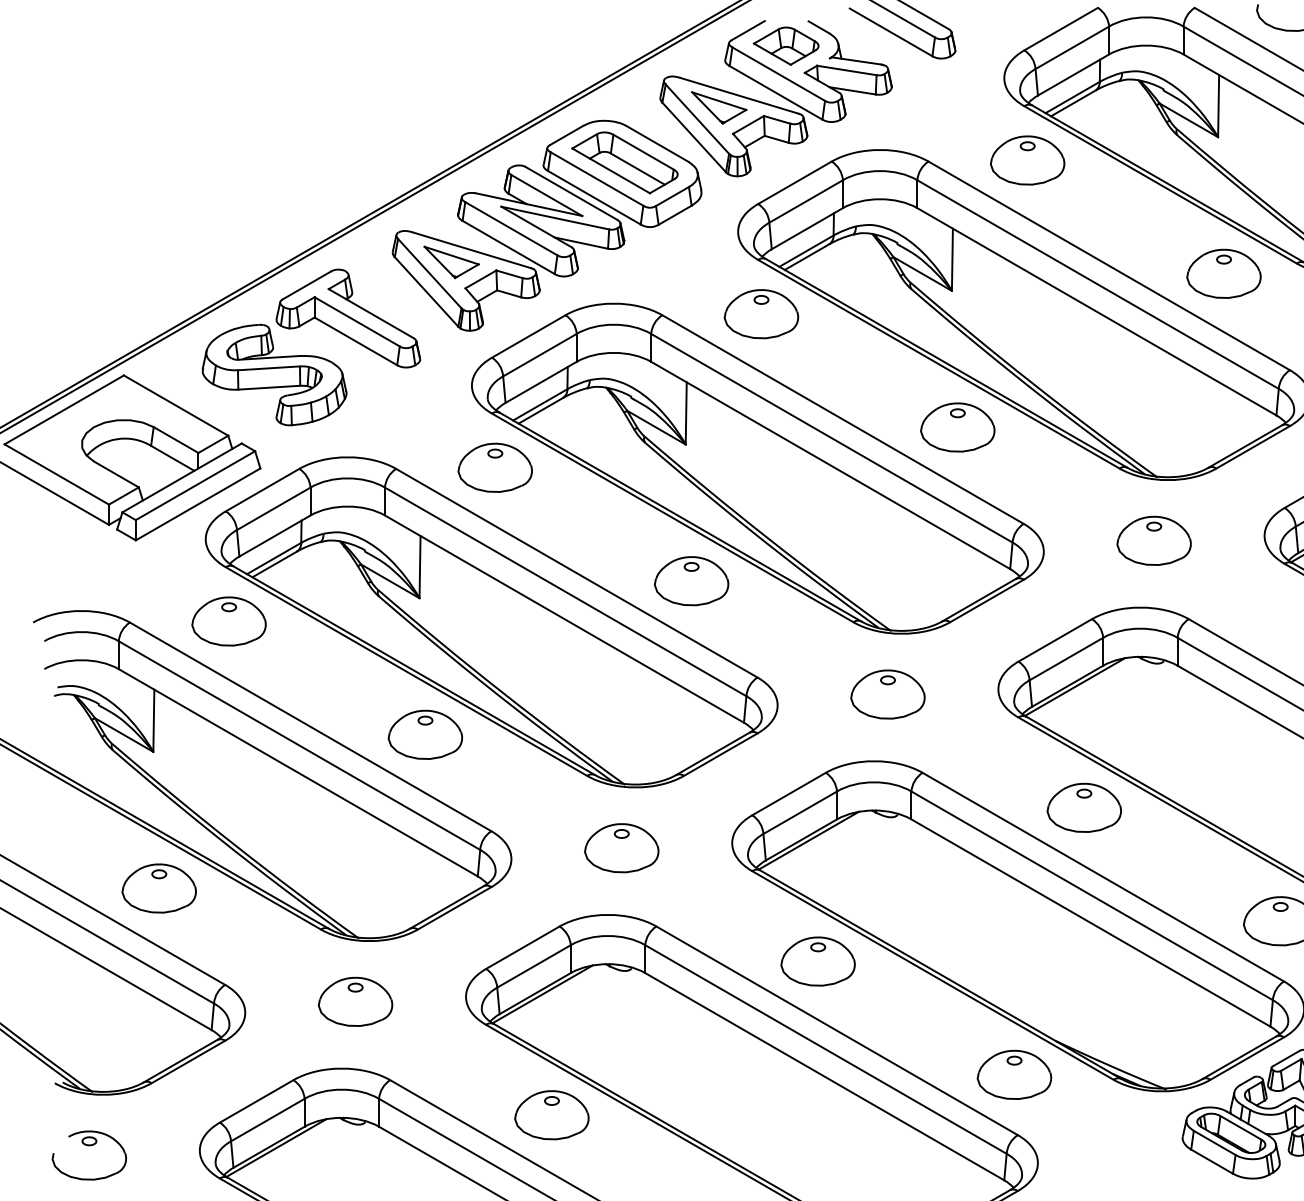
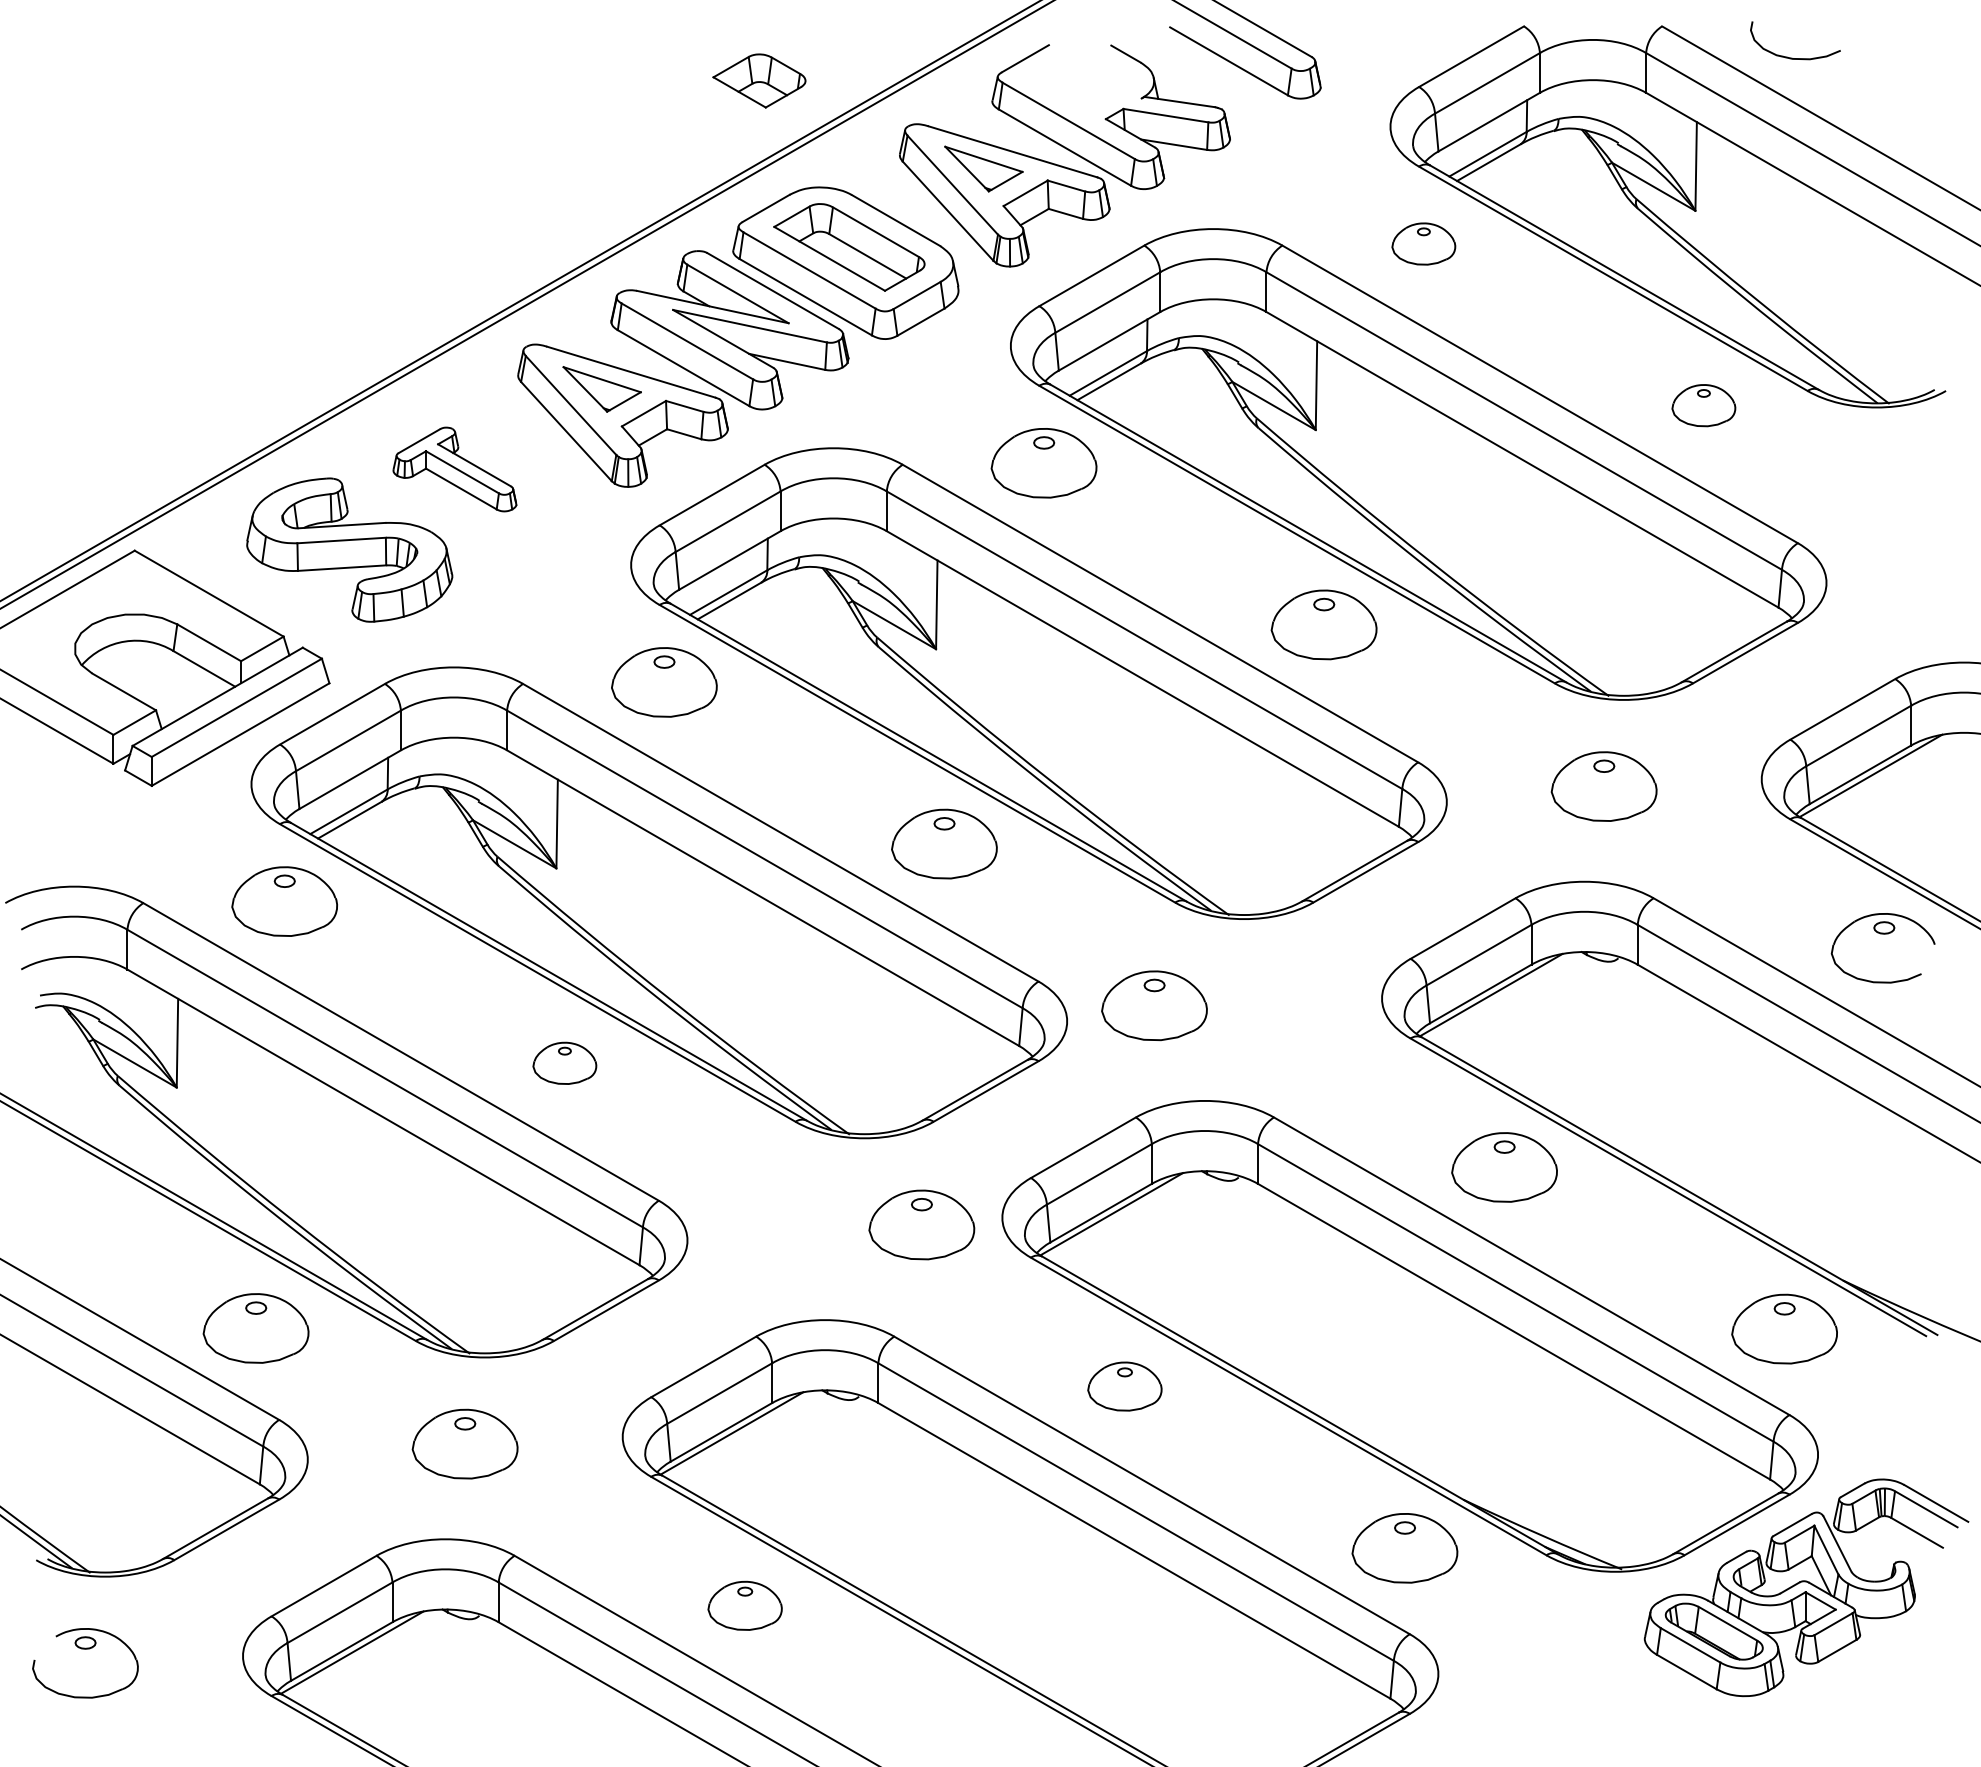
part: (786, 45) -> (759, 80), moved
part: (1027, 160) -> (1423, 243), size x0.6
part: (1223, 273) -> (1703, 405), size x0.6
part: (348, 318) -> (454, 469), size x0.6
part: (887, 694) -> (1154, 1005), moved
part: (425, 735) -> (564, 1063), size x0.6
part: (621, 847) -> (921, 1224), moved
part: (158, 888) -> (255, 1328), moved
part: (817, 961) -> (1124, 1386), size x0.7
part: (551, 1115) -> (744, 1605), size x0.7

